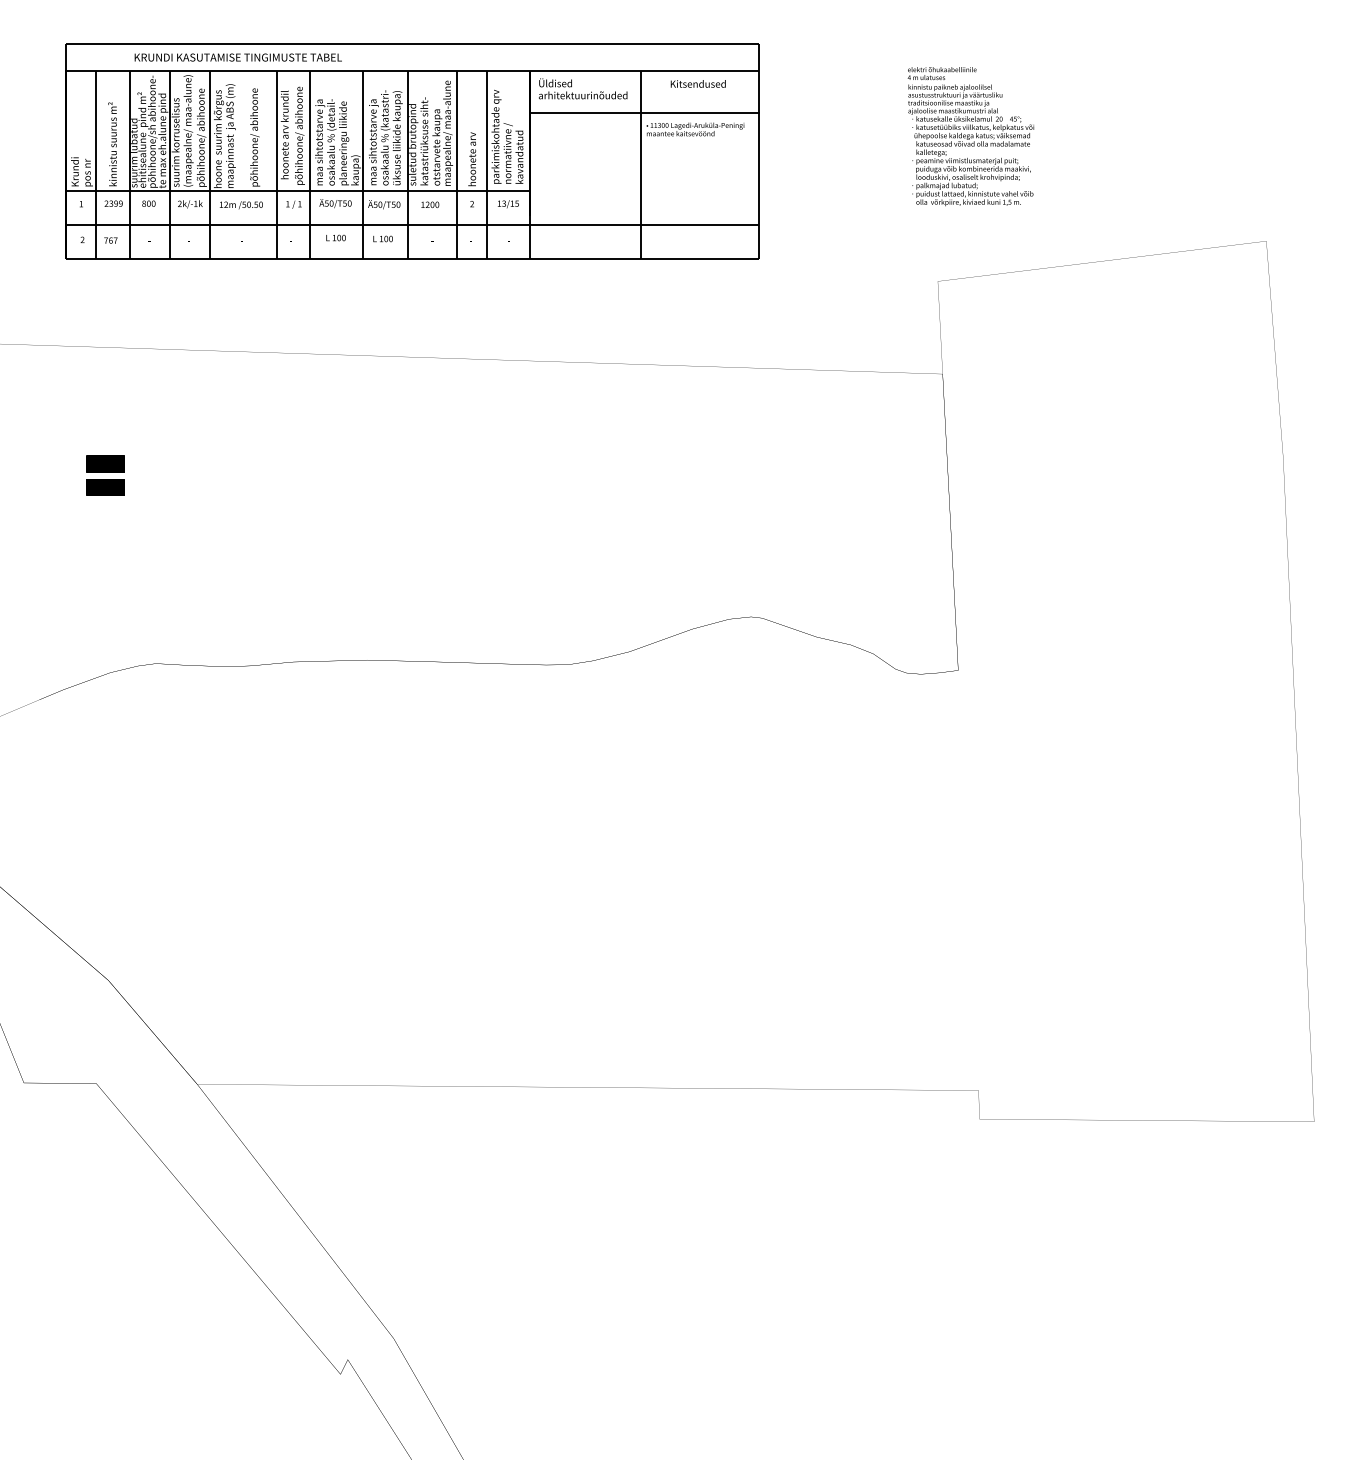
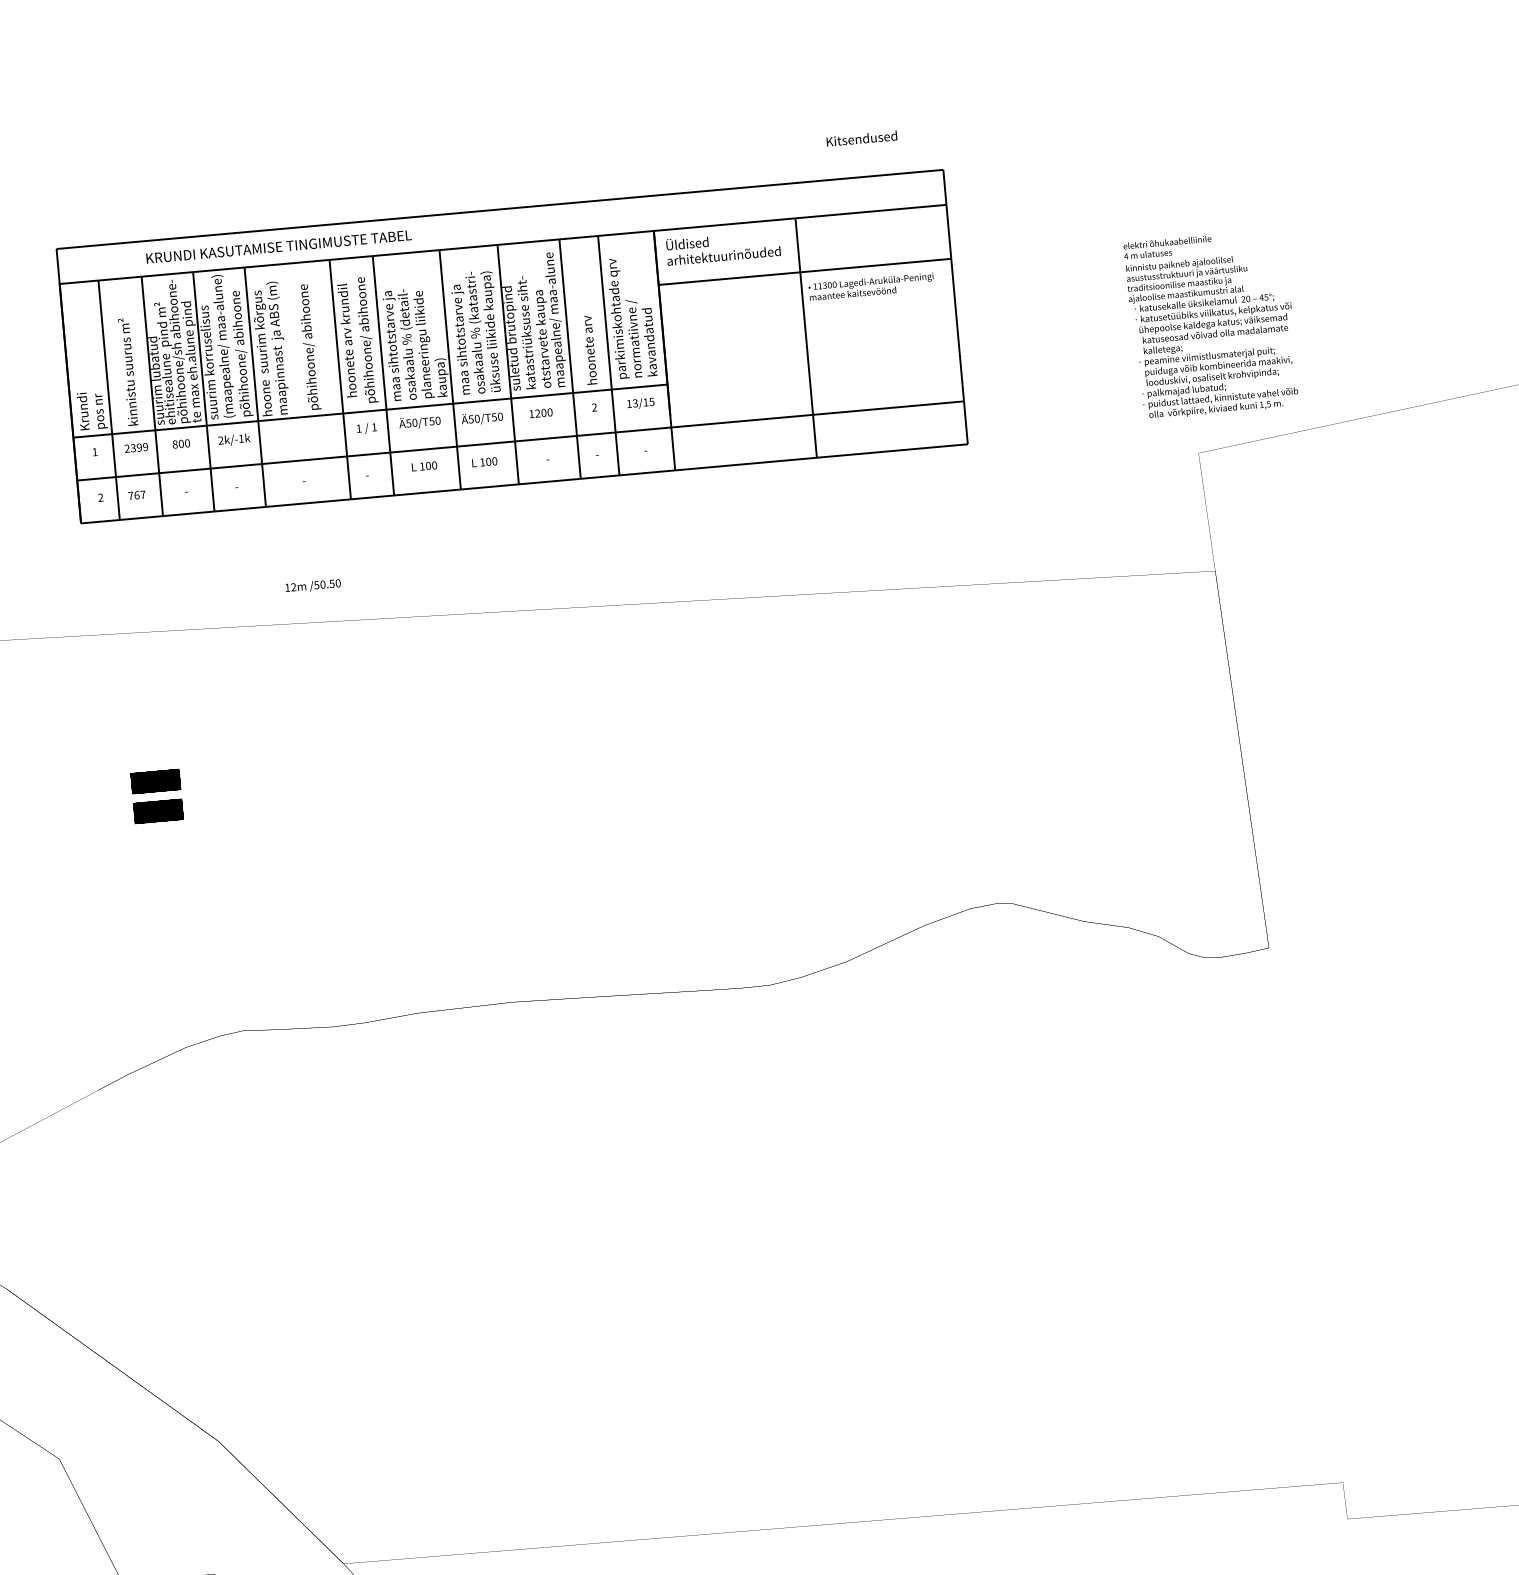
text: (697, 83) -> (860, 138), moved
text: (970, 136) -> (1211, 324), moved
text: (240, 205) -> (312, 586), moved

